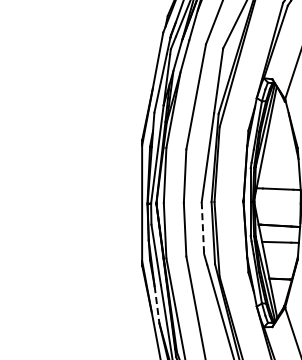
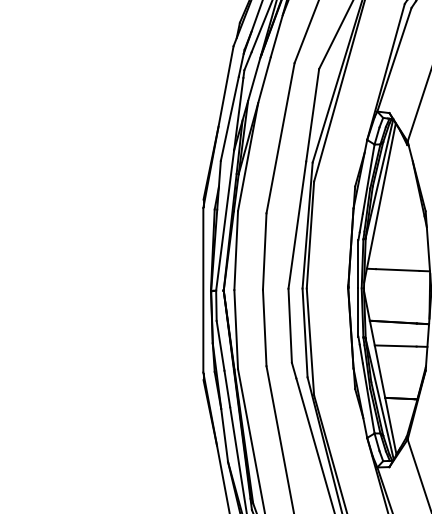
line: (202, 228) -> (289, 326), dashed -> solid
line: (157, 304) -> (225, 434), dashed -> solid

